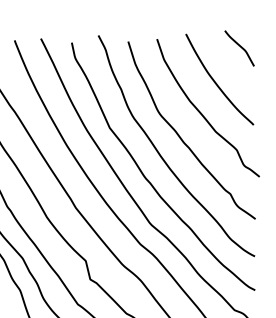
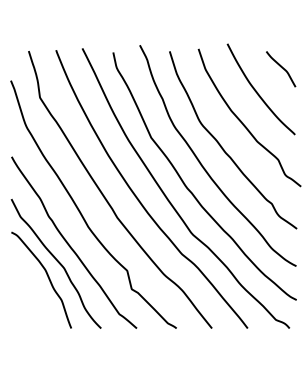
curve: (240, 47) -> (281, 68), moved

